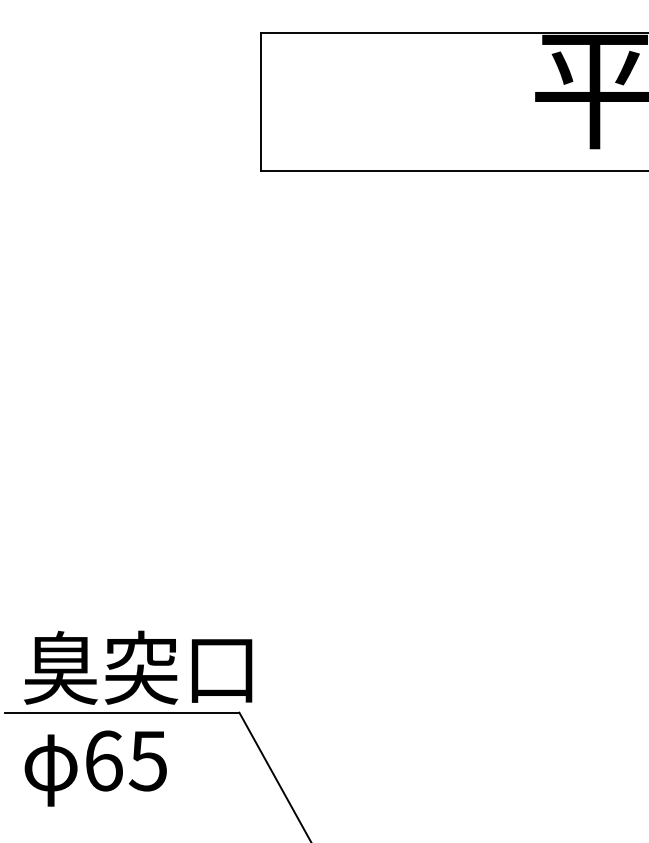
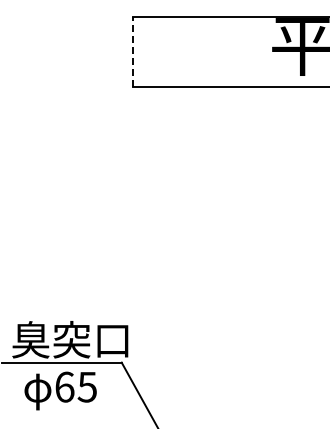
line: (260, 101) -> (132, 51), solid -> dashed
text: (95, 767) -> (60, 390), moved

